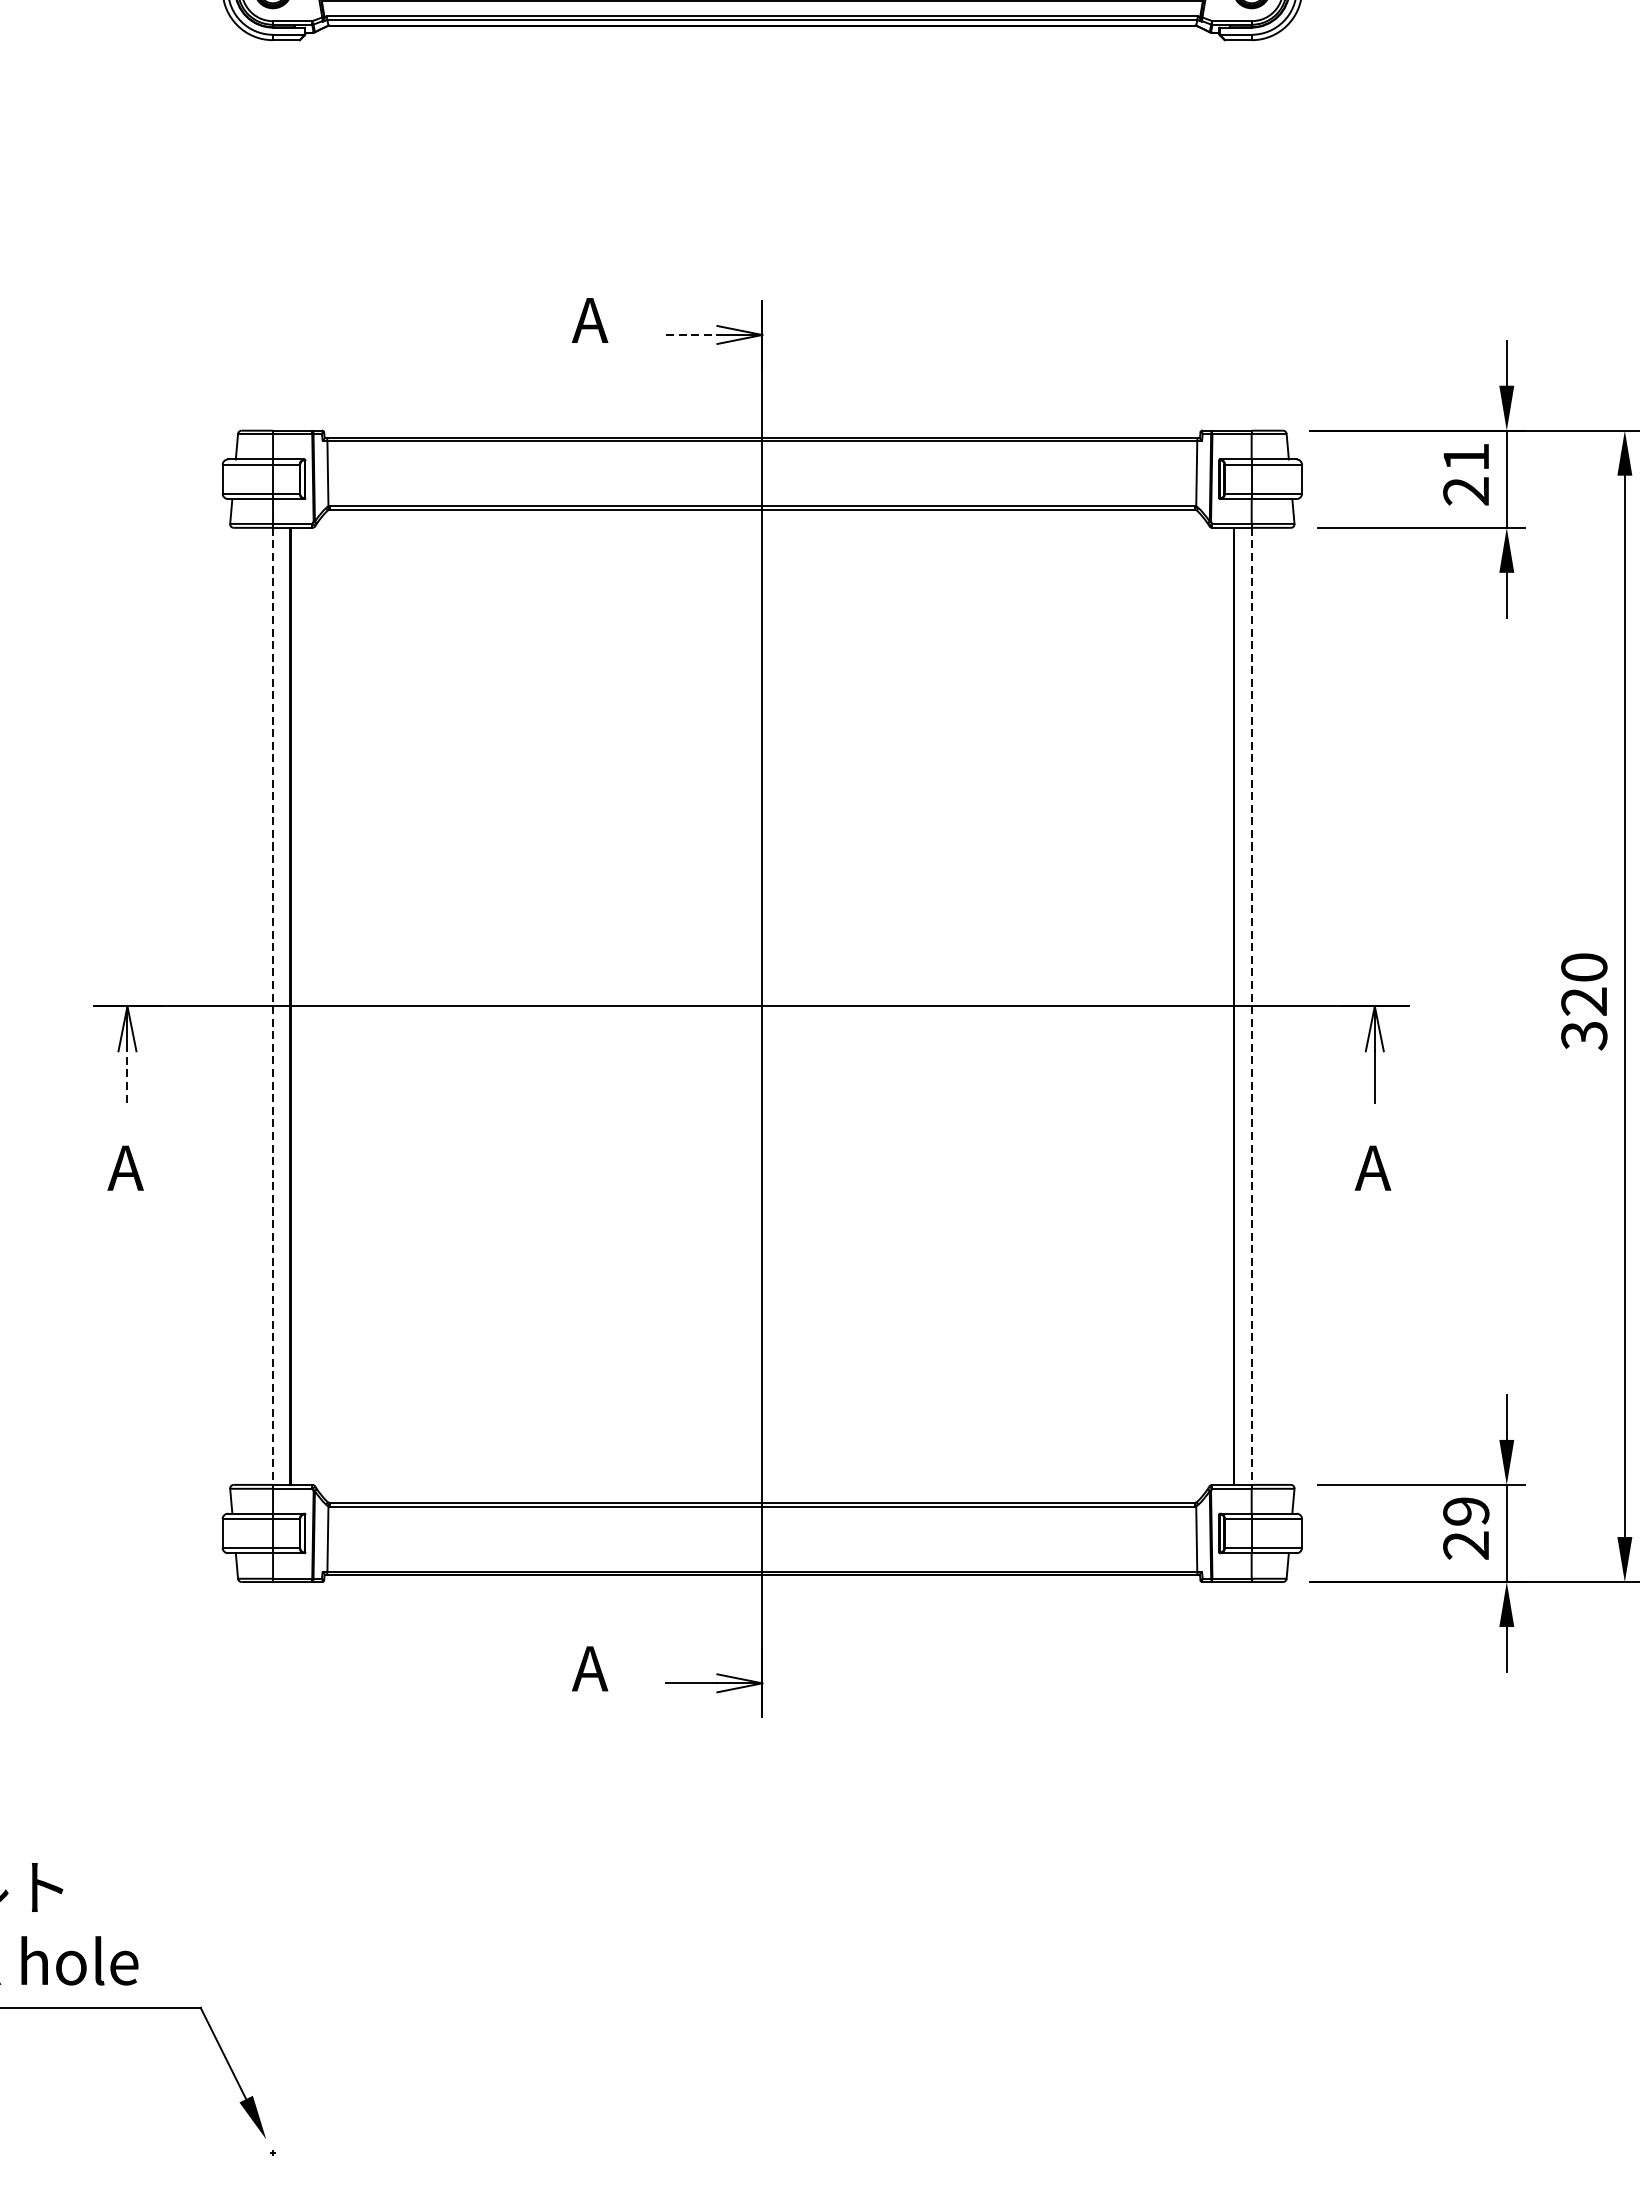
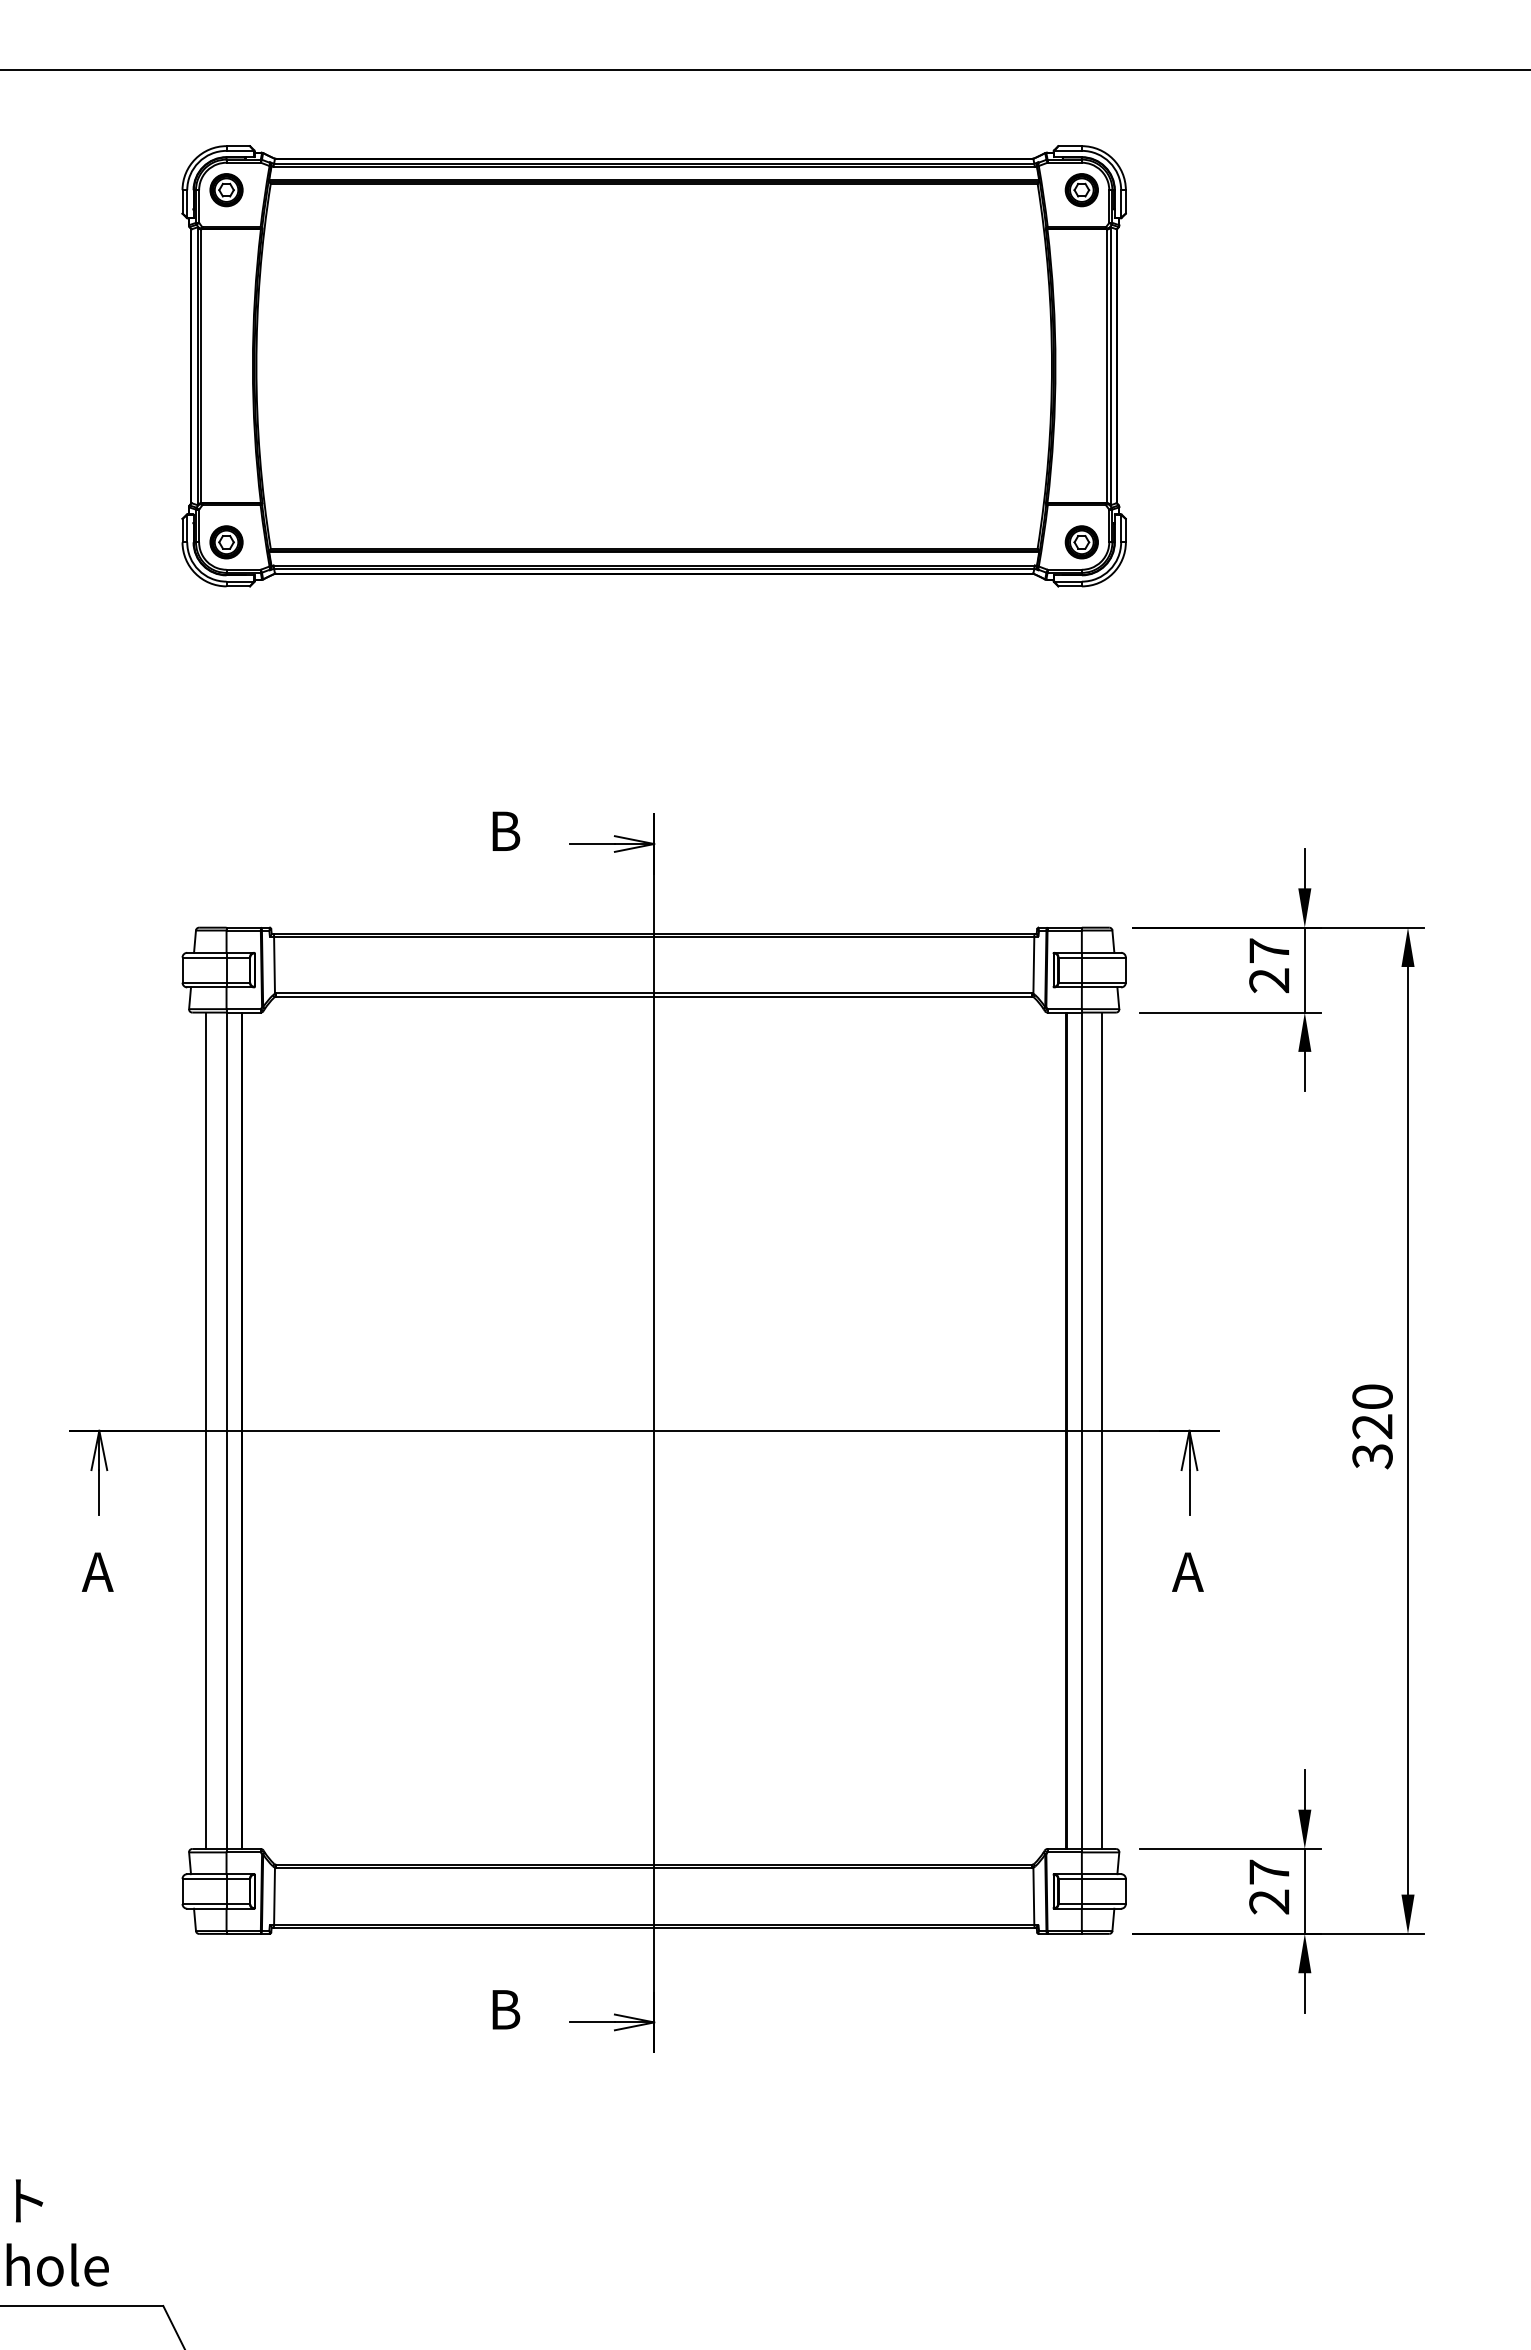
text: (589, 319) -> (503, 830), A -> B
line: (692, 335) -> (593, 844), dashed -> solid
text: (1466, 456) -> (1269, 950), 21 -> 27
line: (250, 1006) -> (206, 1430), added
line: (1275, 1006) -> (1102, 1430), added
line: (272, 1007) -> (226, 1431), dashed -> solid
line: (1251, 1007) -> (1081, 1431), dashed -> solid
line: (127, 1075) -> (99, 1491), dashed -> solid
text: (1466, 1510) -> (1269, 1871), 29 -> 27
text: (589, 1668) -> (503, 2009), A -> B

